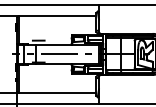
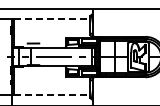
line: (58, 16) -> (52, 19), solid -> dashed
line: (58, 92) -> (52, 94), solid -> dashed

